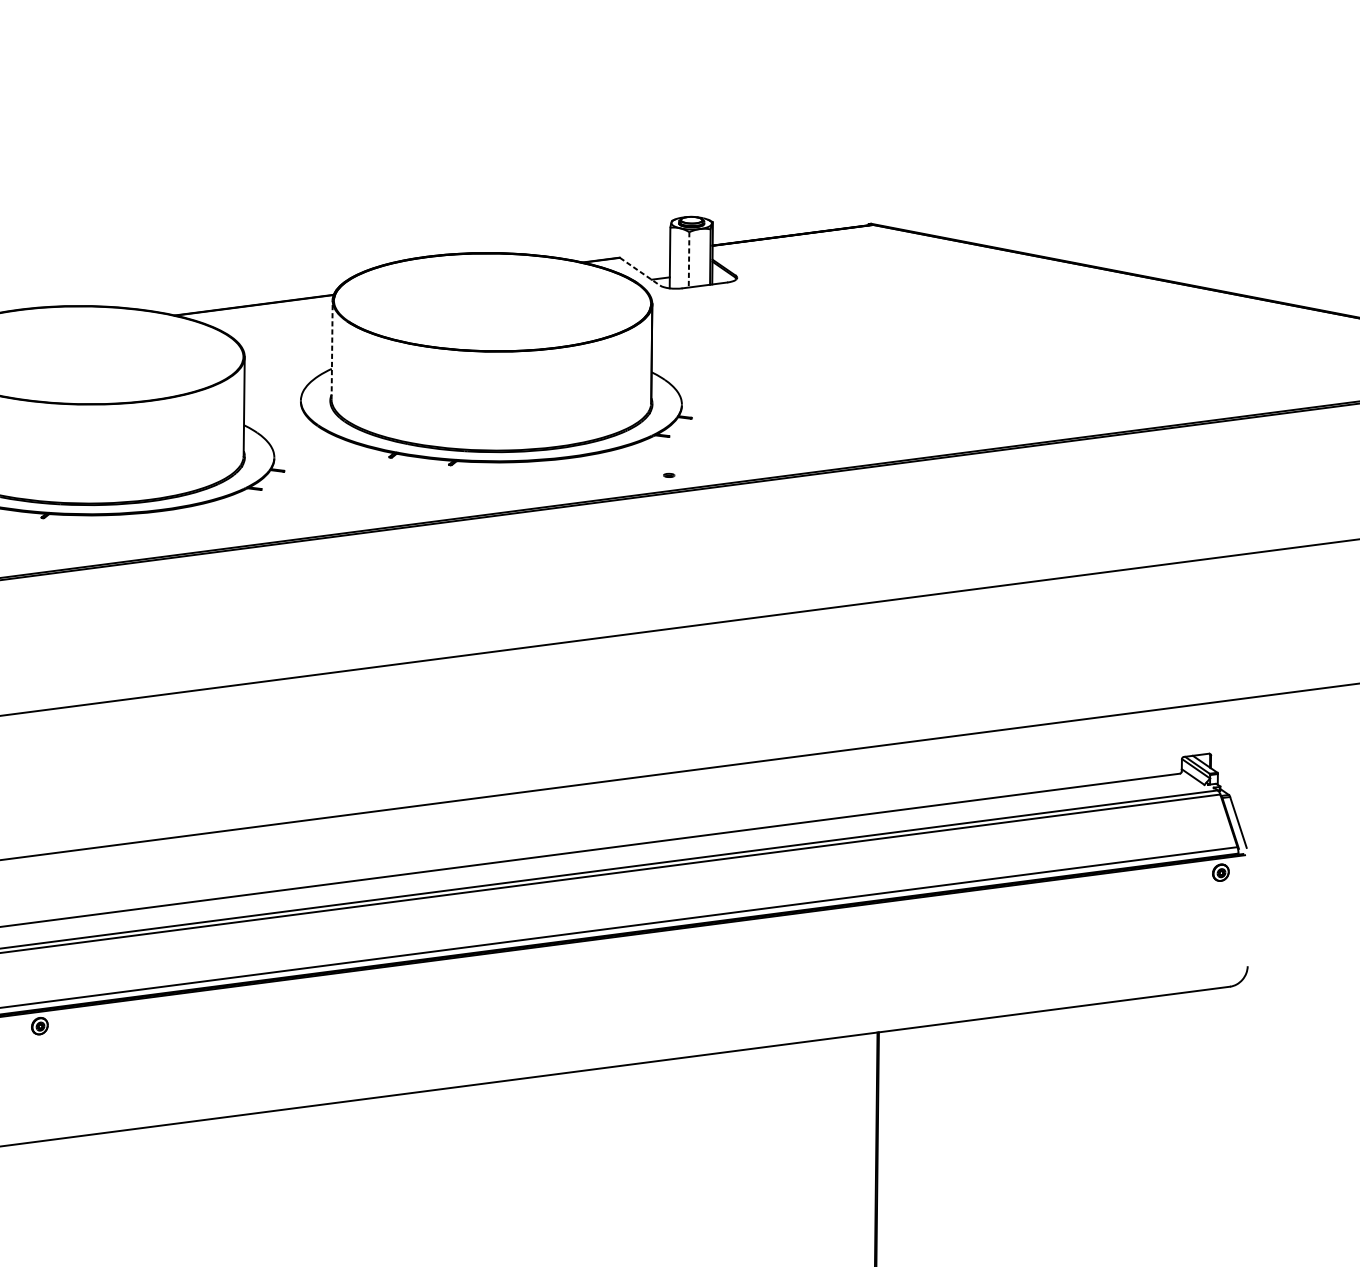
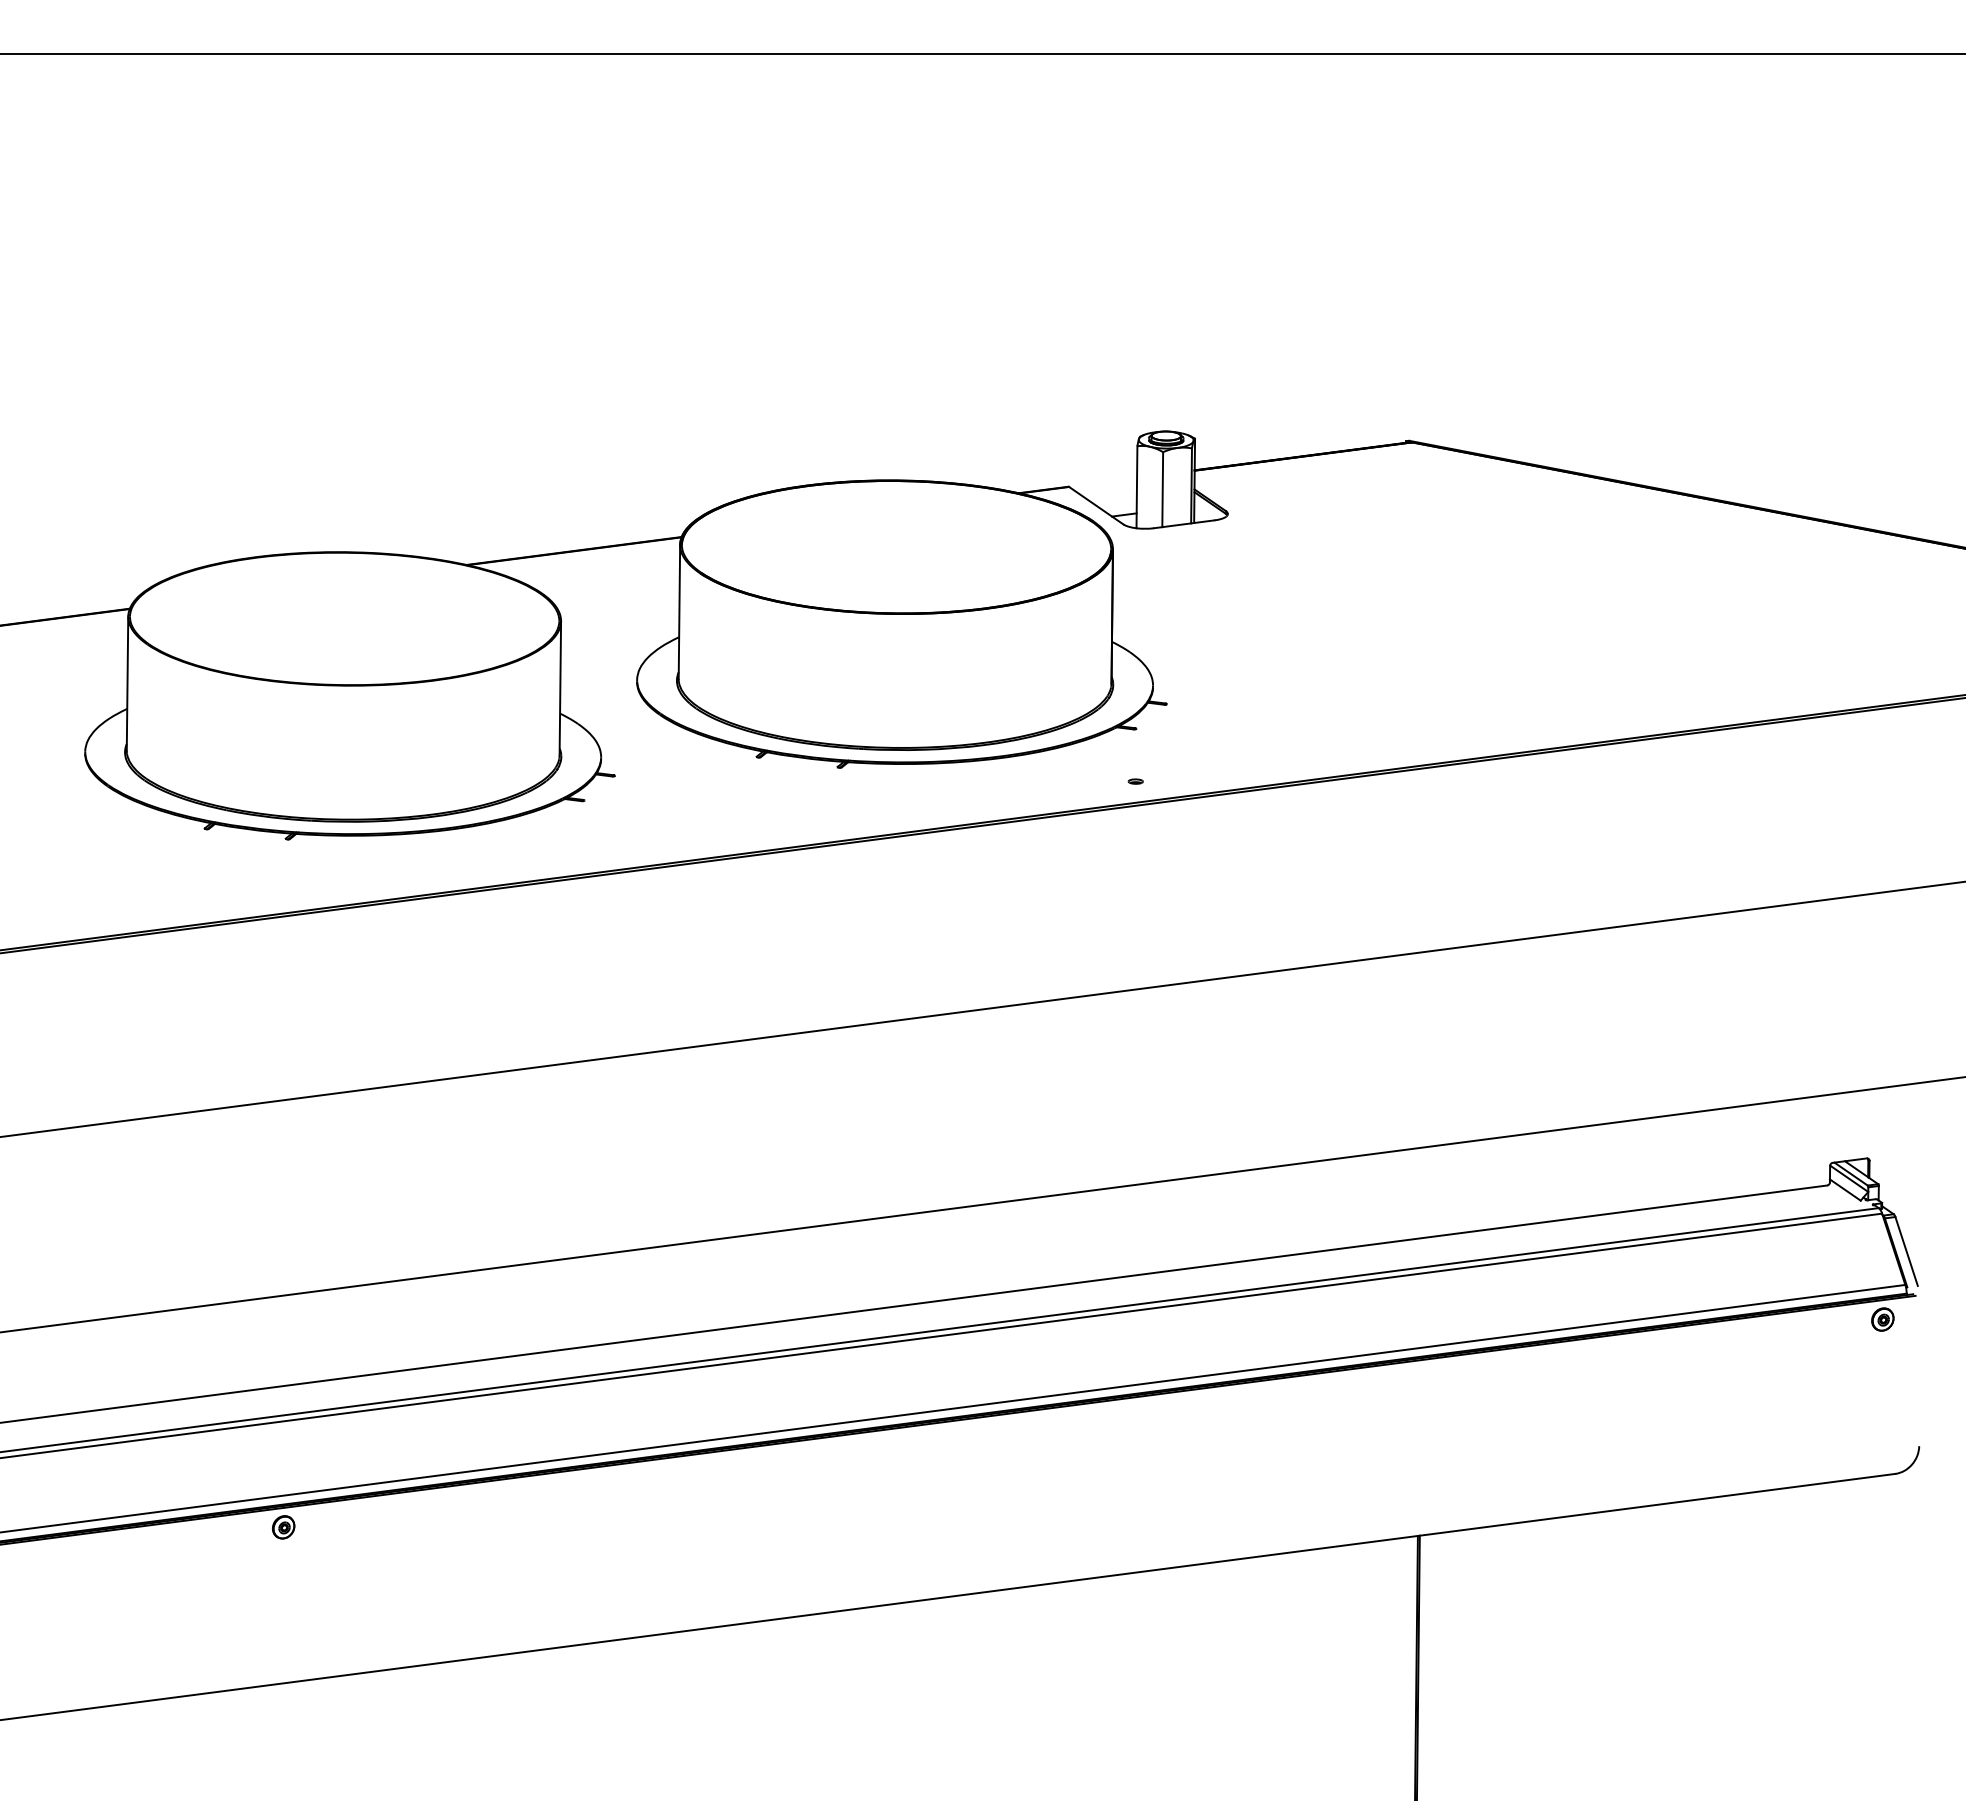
line: (688, 259) -> (1162, 489), dashed -> solid
line: (640, 271) -> (1096, 505), dashed -> solid
line: (332, 349) -> (679, 611), dashed -> solid

